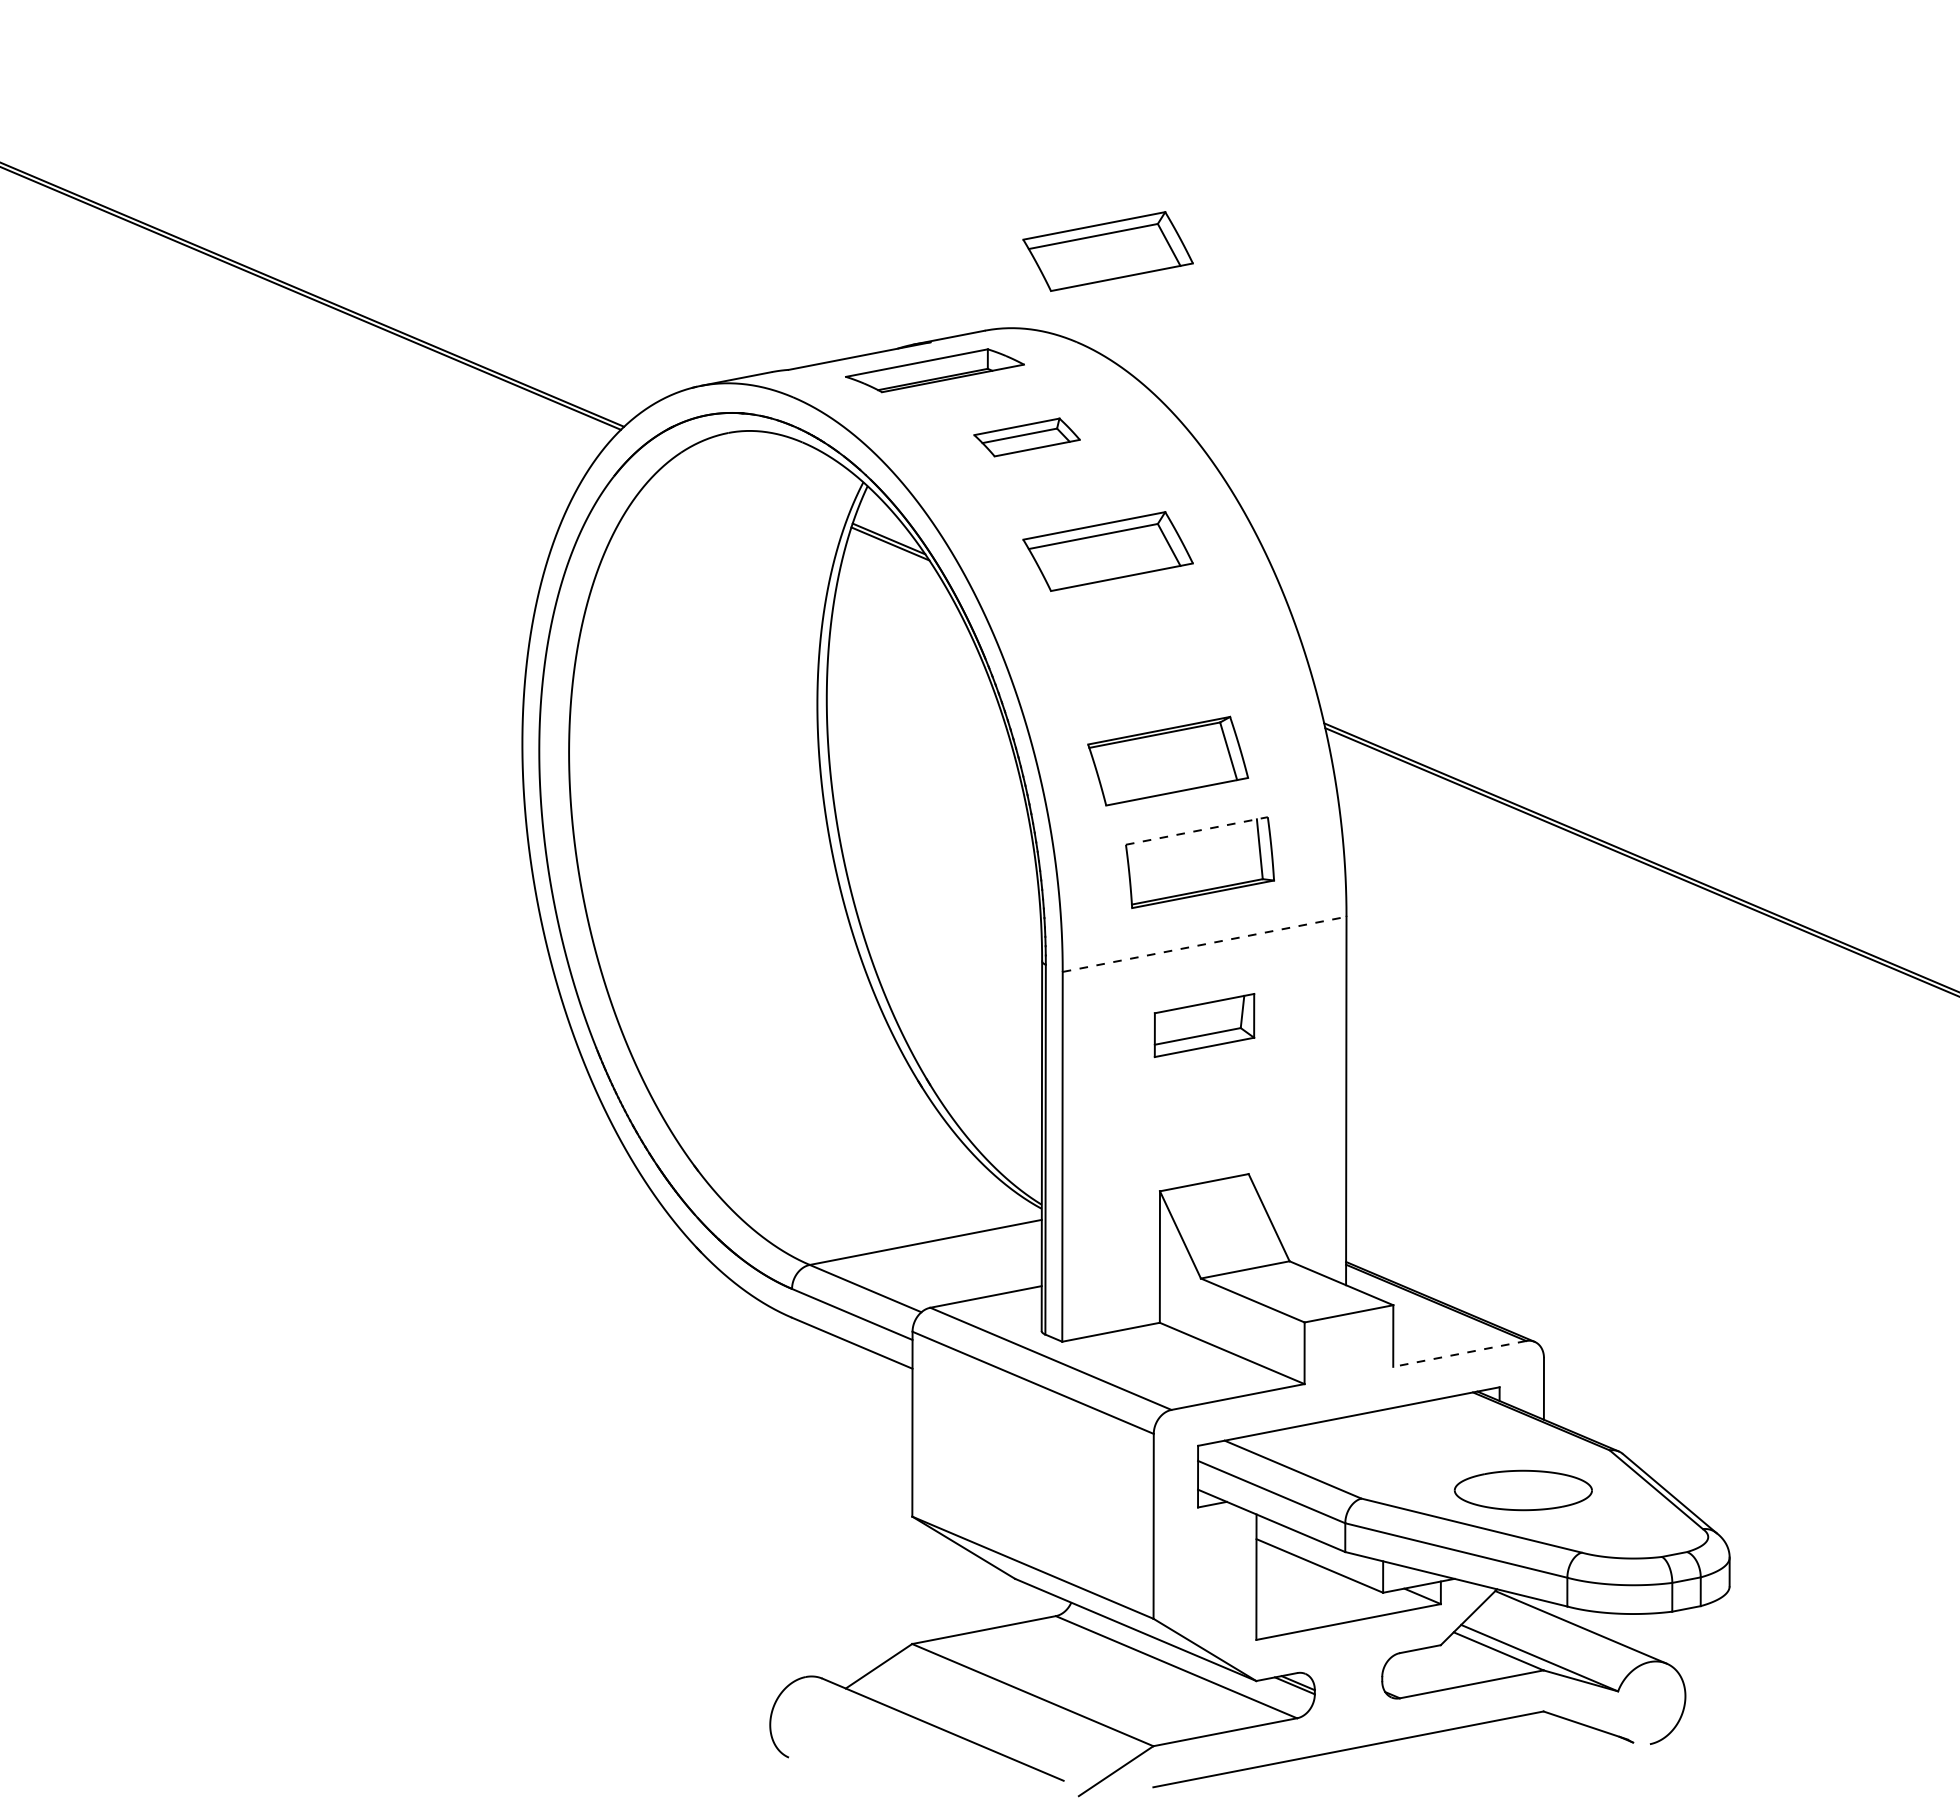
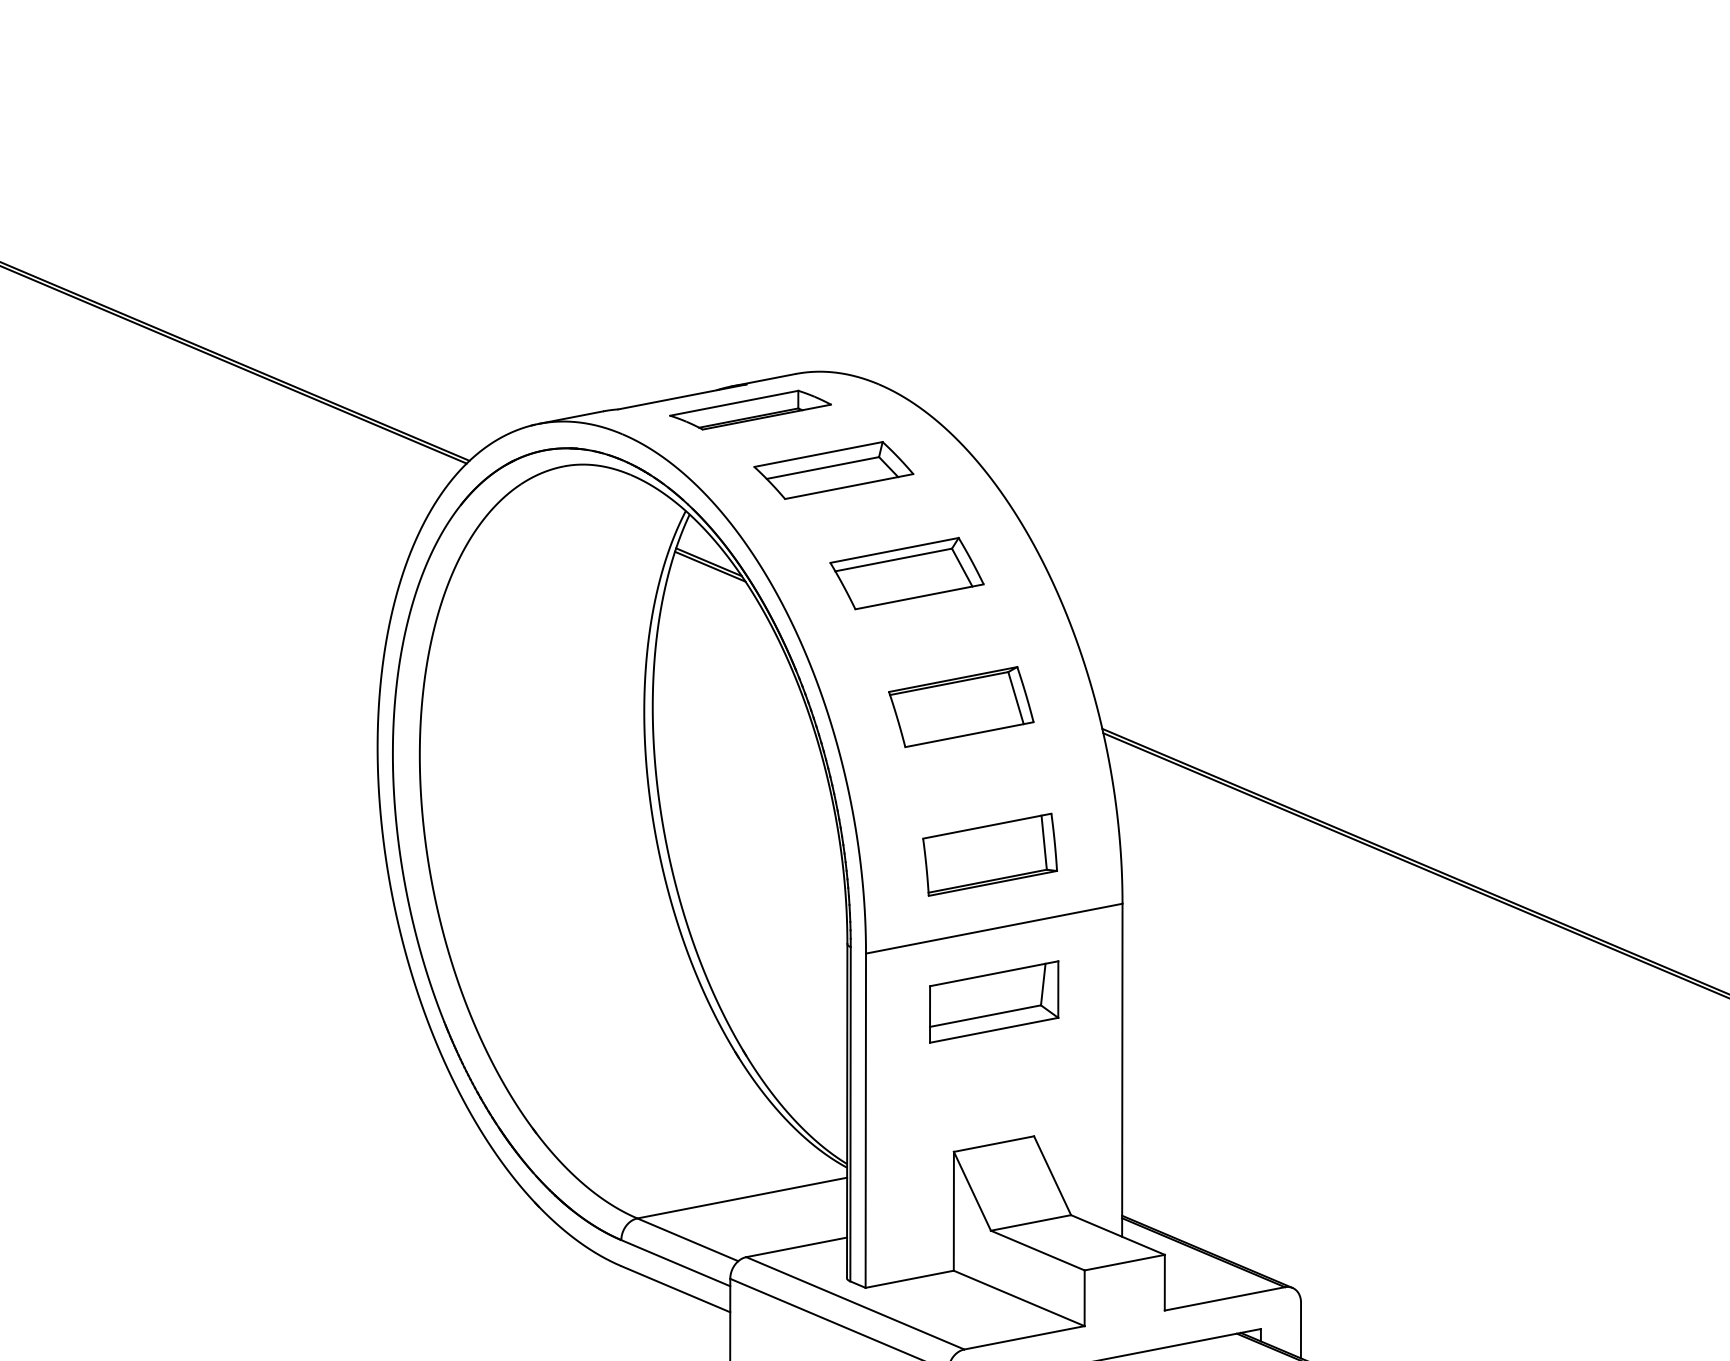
part: (1107, 251) -> (906, 302), removed
part: (1026, 437) -> (833, 470), size x1.67
part: (1168, 760) -> (961, 706), moved
line: (1197, 830) -> (987, 825), dashed -> solid
line: (1204, 944) -> (994, 928), dashed -> solid
part: (1204, 1025) -> (994, 1002), size x1.43
line: (1459, 1353) -> (1224, 1298), dashed -> solid

